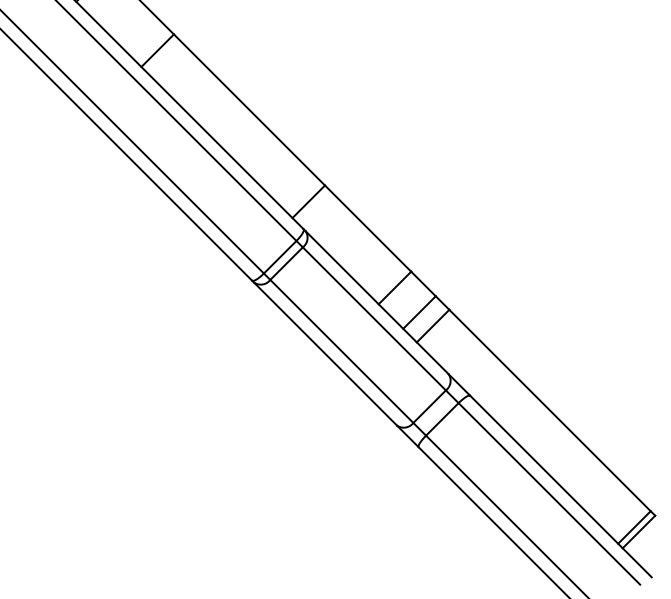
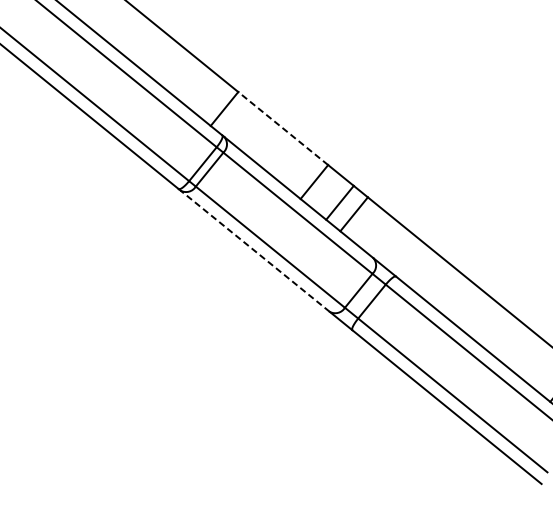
line: (368, 228) -> (283, 128), solid -> dashed
line: (325, 353) -> (255, 250), solid -> dashed

